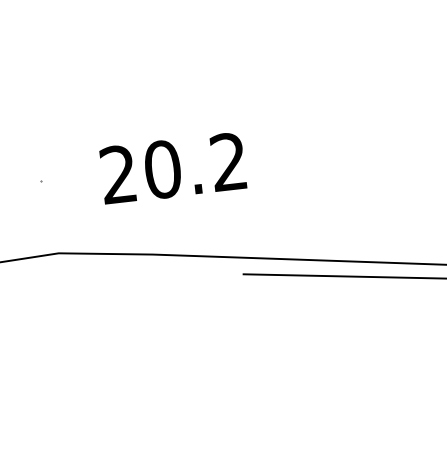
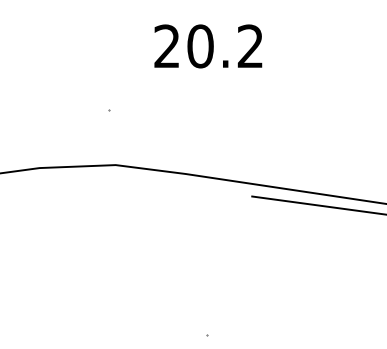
text: (173, 168) -> (208, 46), moved

